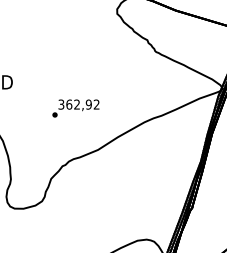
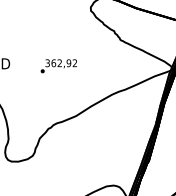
text: (75, 108) -> (58, 66), moved

